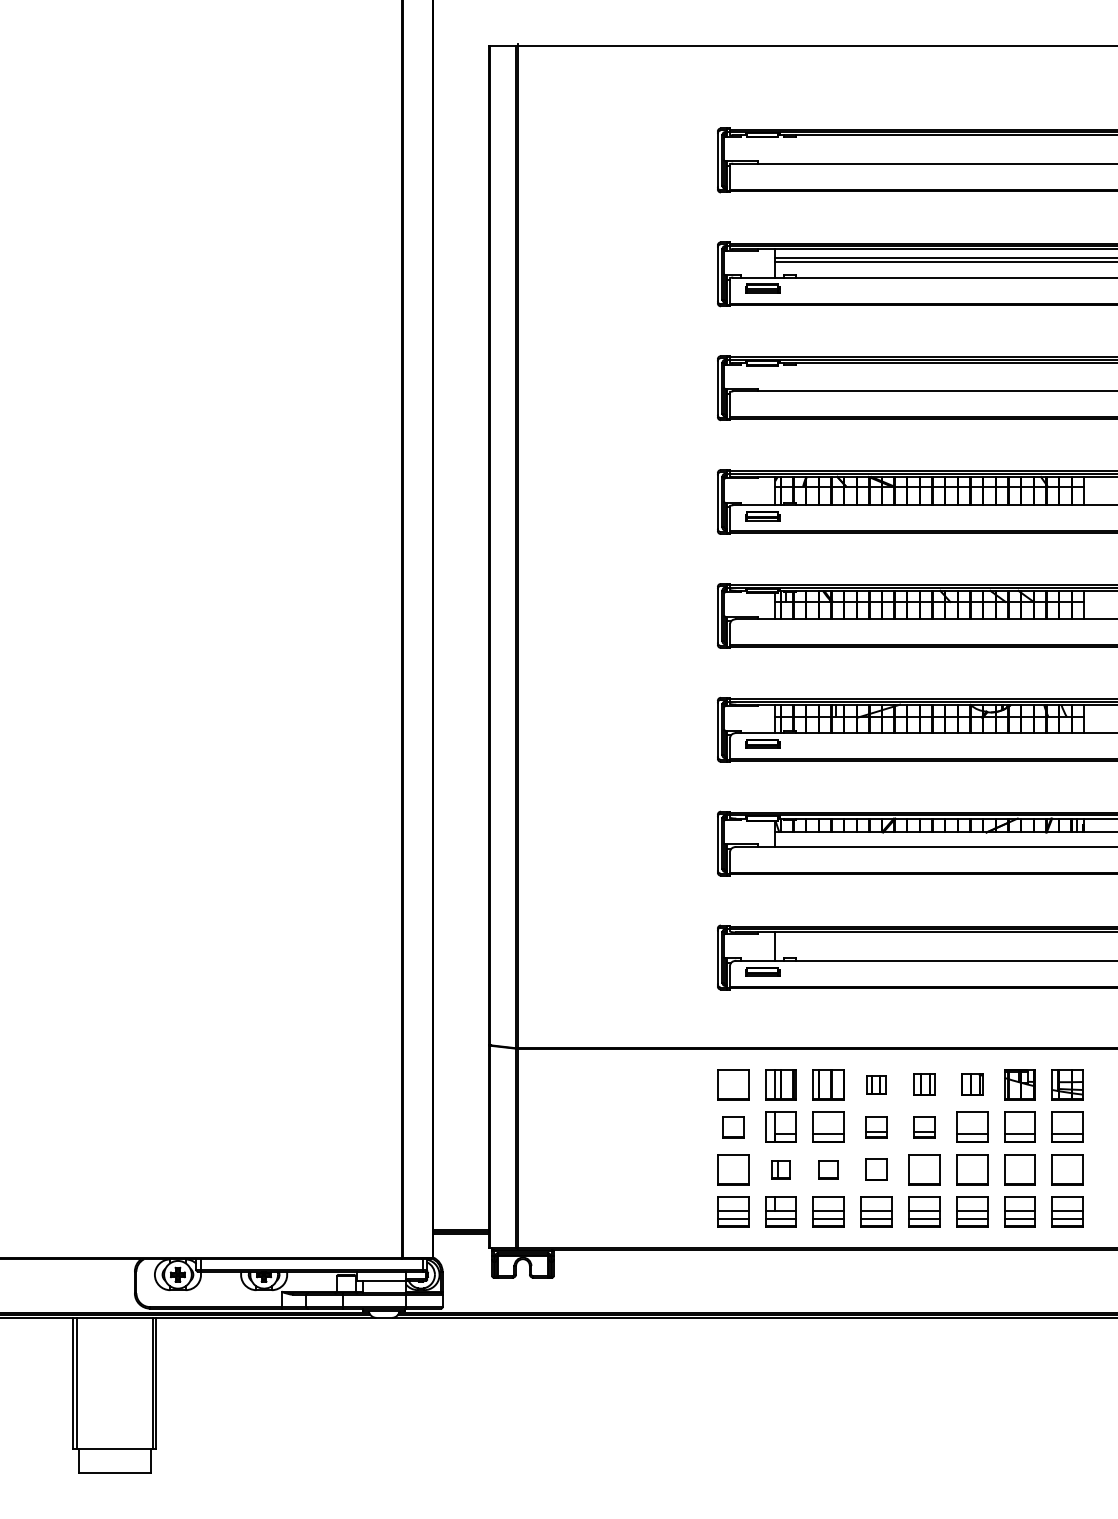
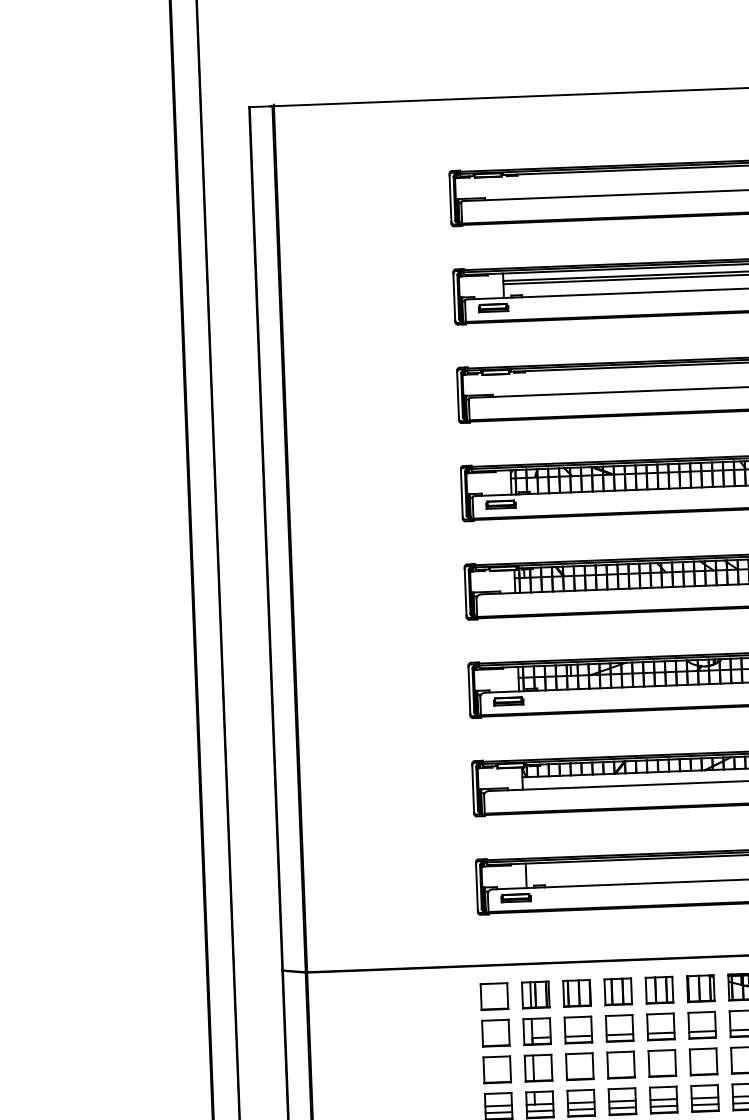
part: (876, 1084) -> (618, 991), size x1.67
part: (924, 1084) -> (659, 989), size x1.43
part: (972, 1084) -> (701, 988), size x1.43
part: (733, 1126) -> (496, 1032), size x1.43
part: (876, 1126) -> (619, 1027), size x1.43
part: (924, 1126) -> (661, 1026), size x1.43
part: (780, 1169) -> (538, 1068), size x1.67
part: (828, 1169) -> (579, 1066), size x1.67
part: (876, 1169) -> (621, 1064), size x1.43

